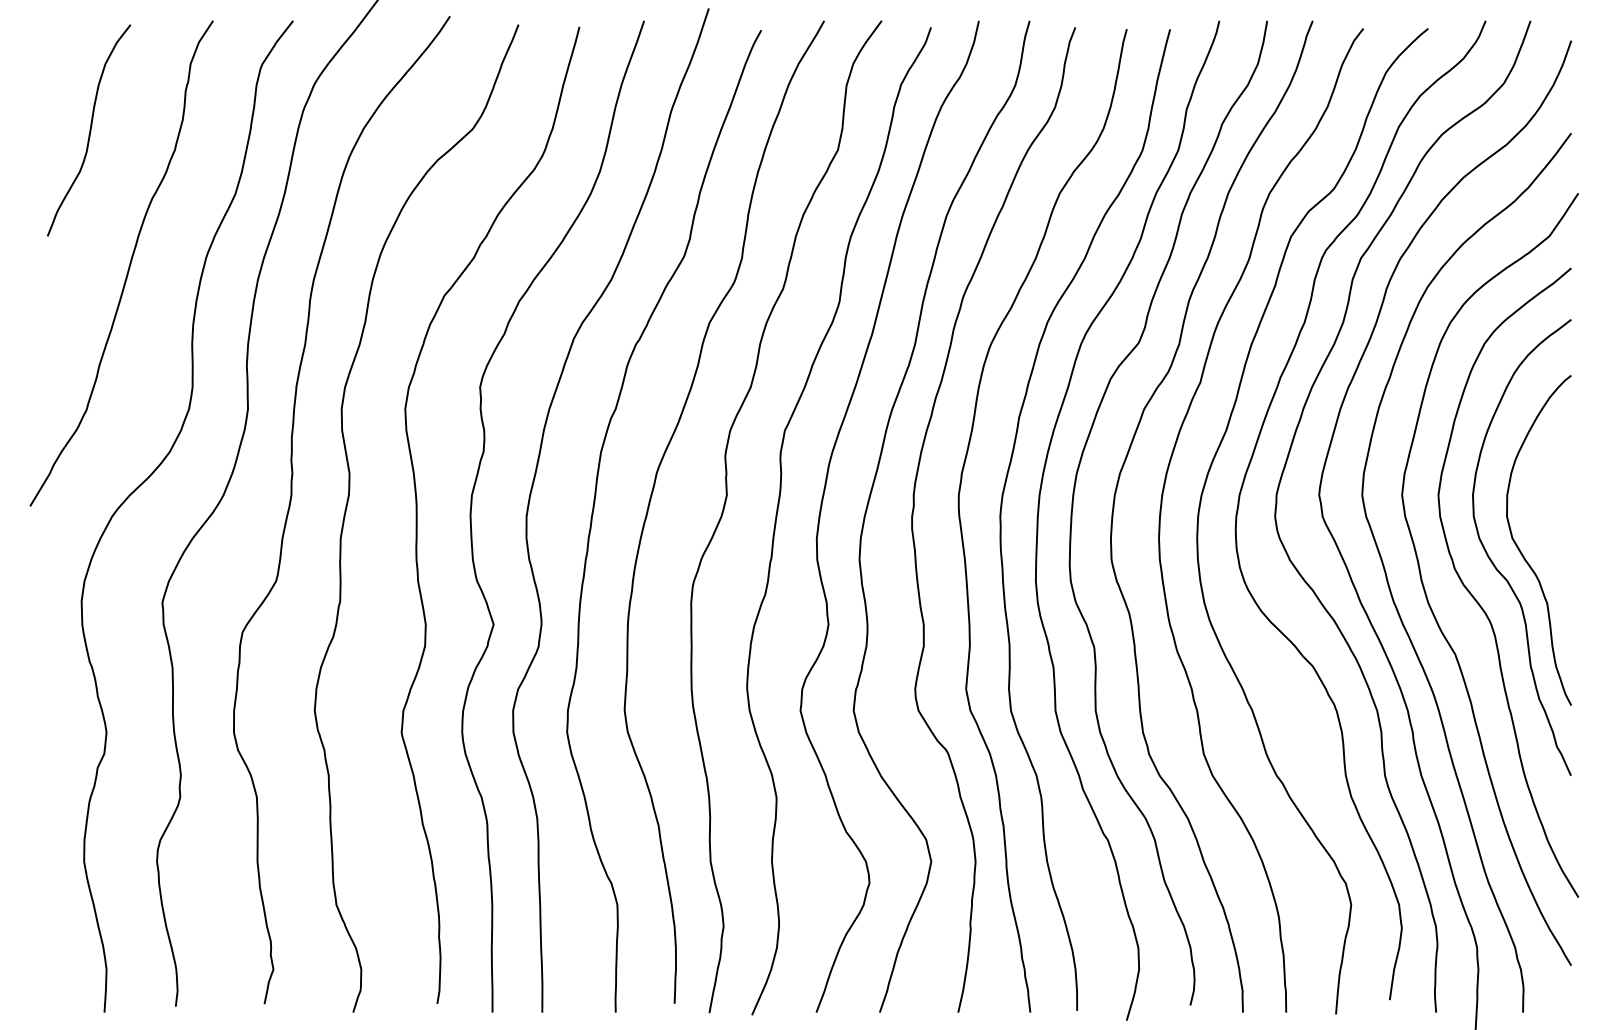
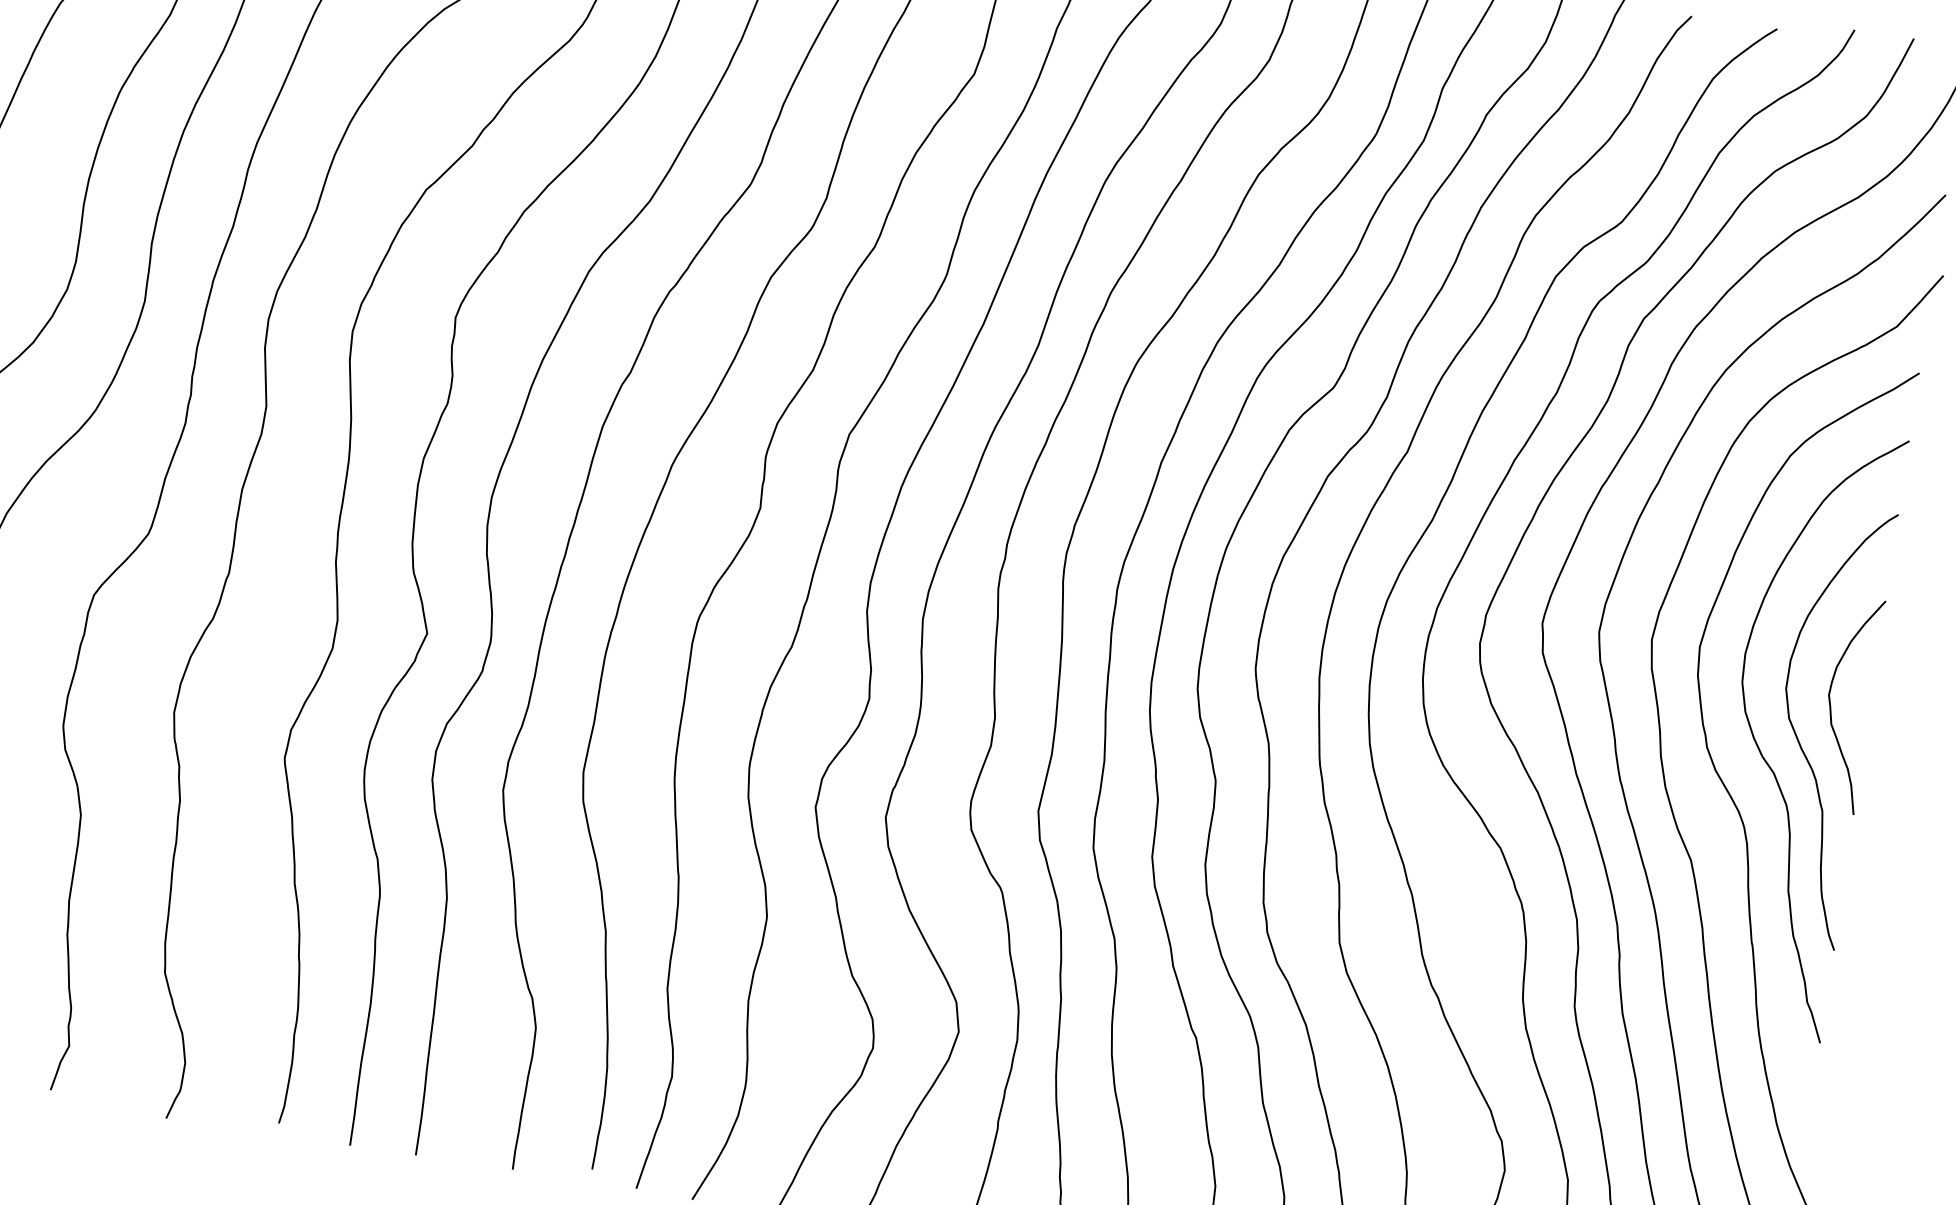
curve: (1542, 523) -> (1831, 704), added

